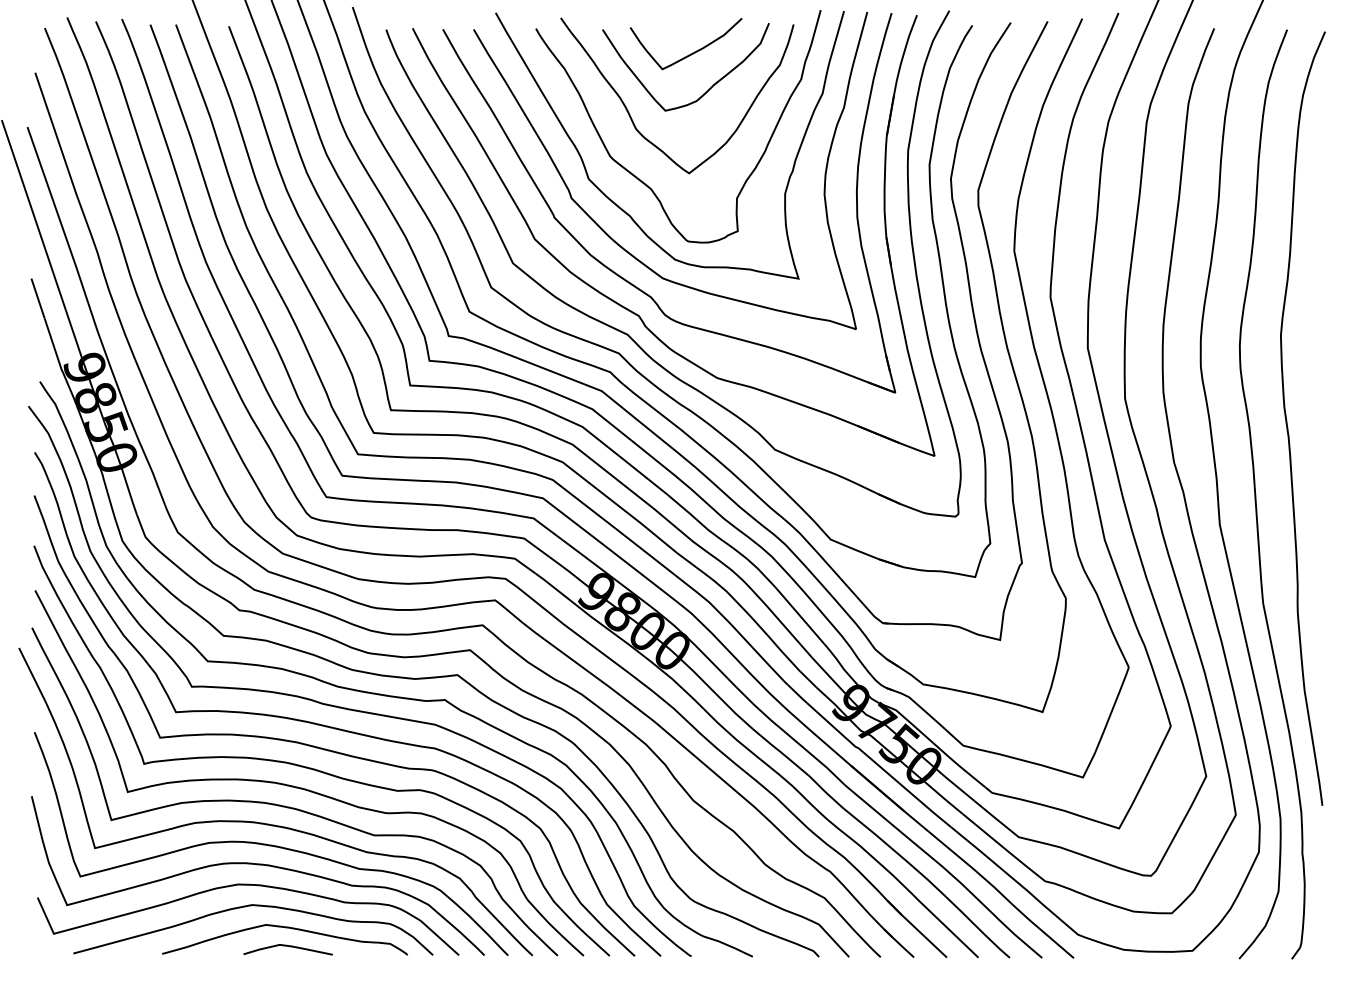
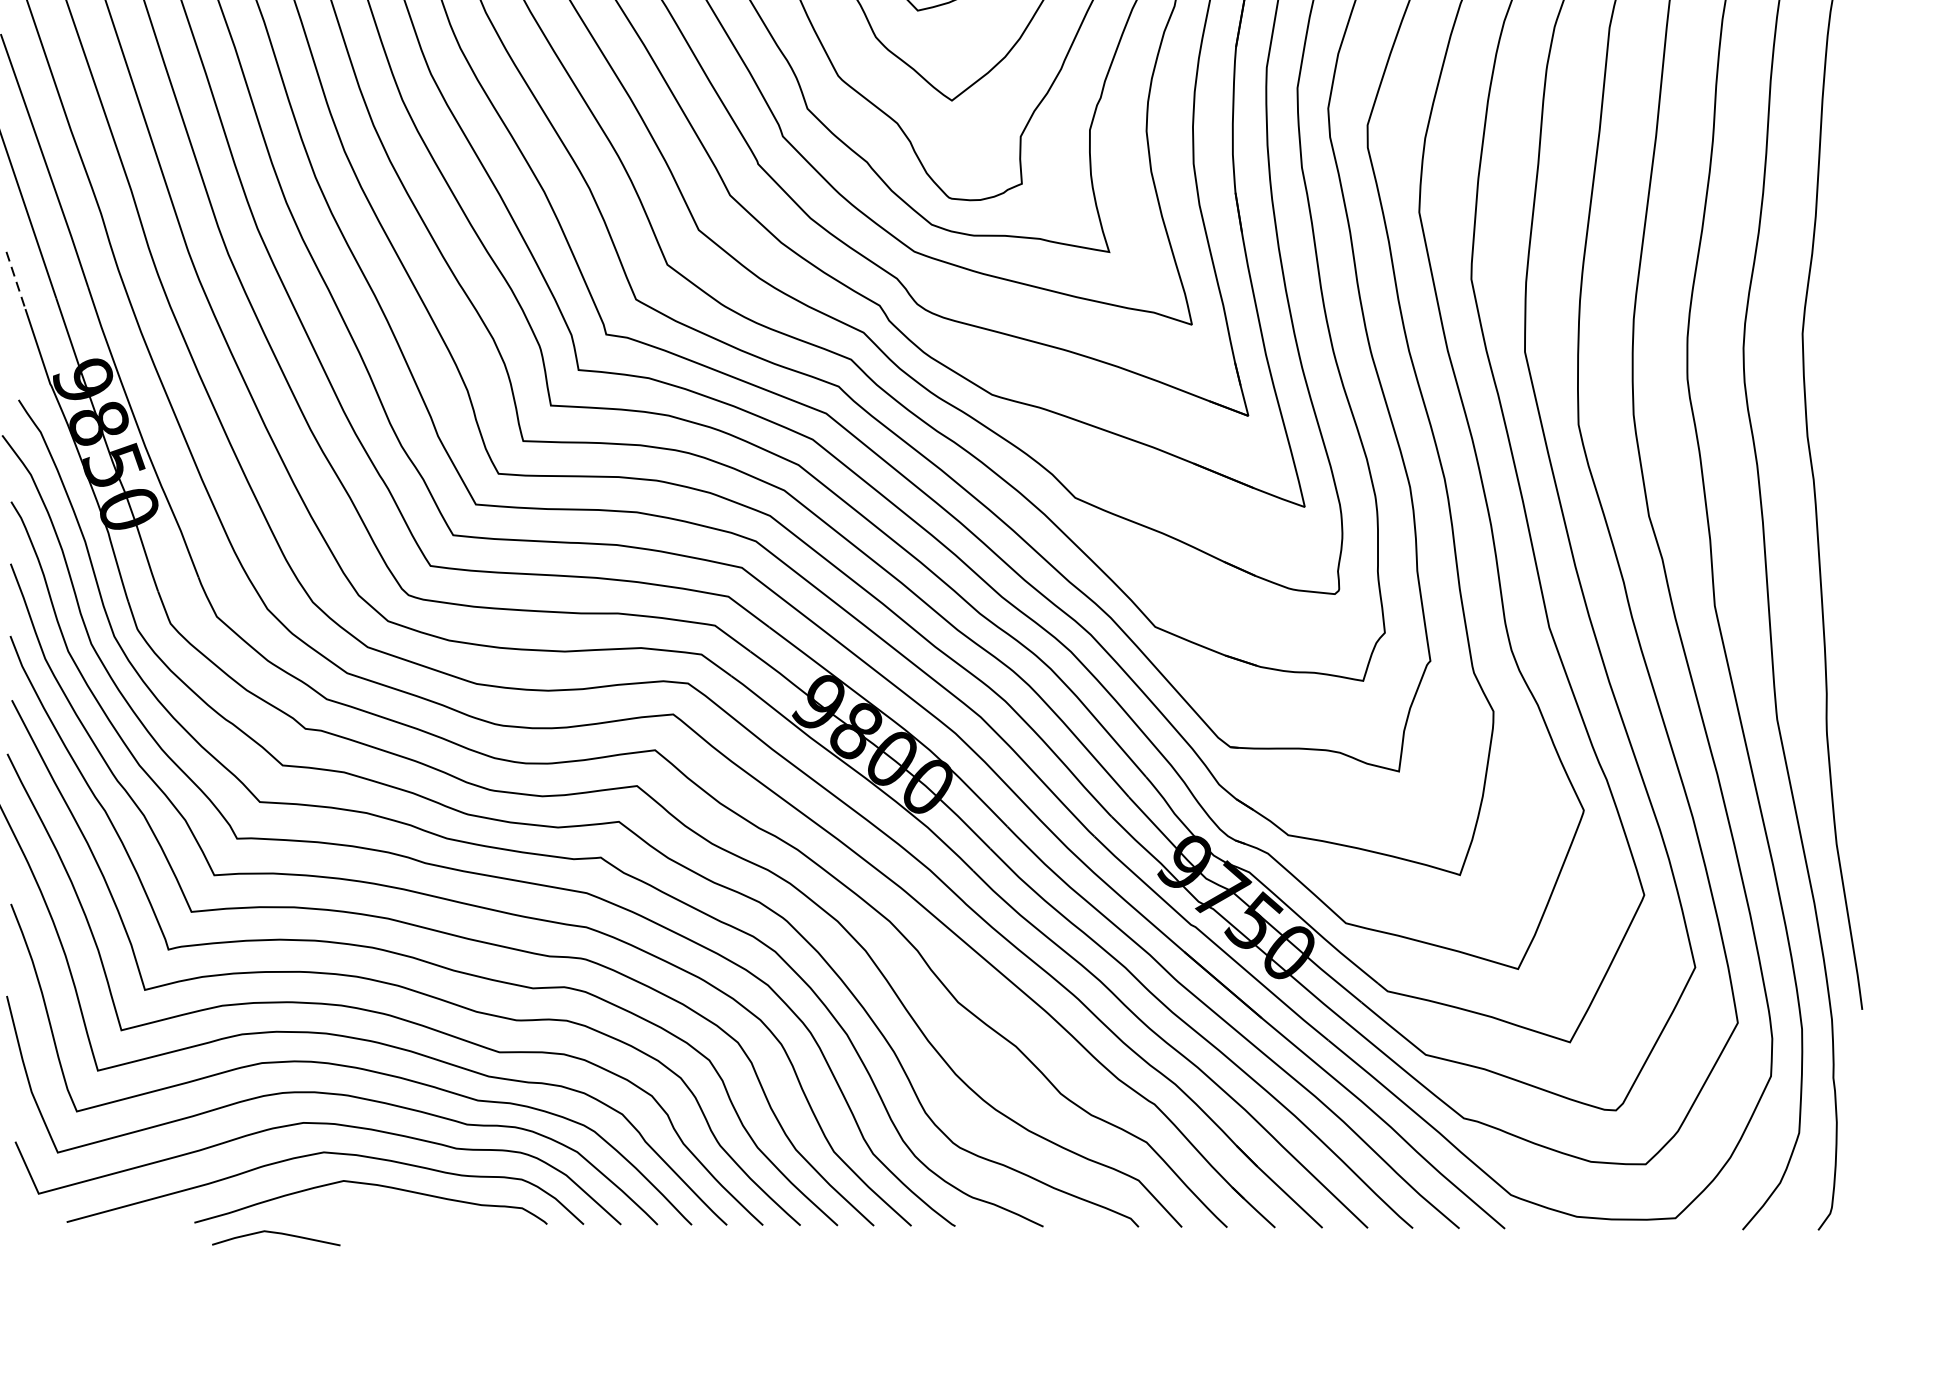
line: (38, 298) -> (16, 280), solid -> dashed
curve: (289, 947) -> (278, 1235), moved

